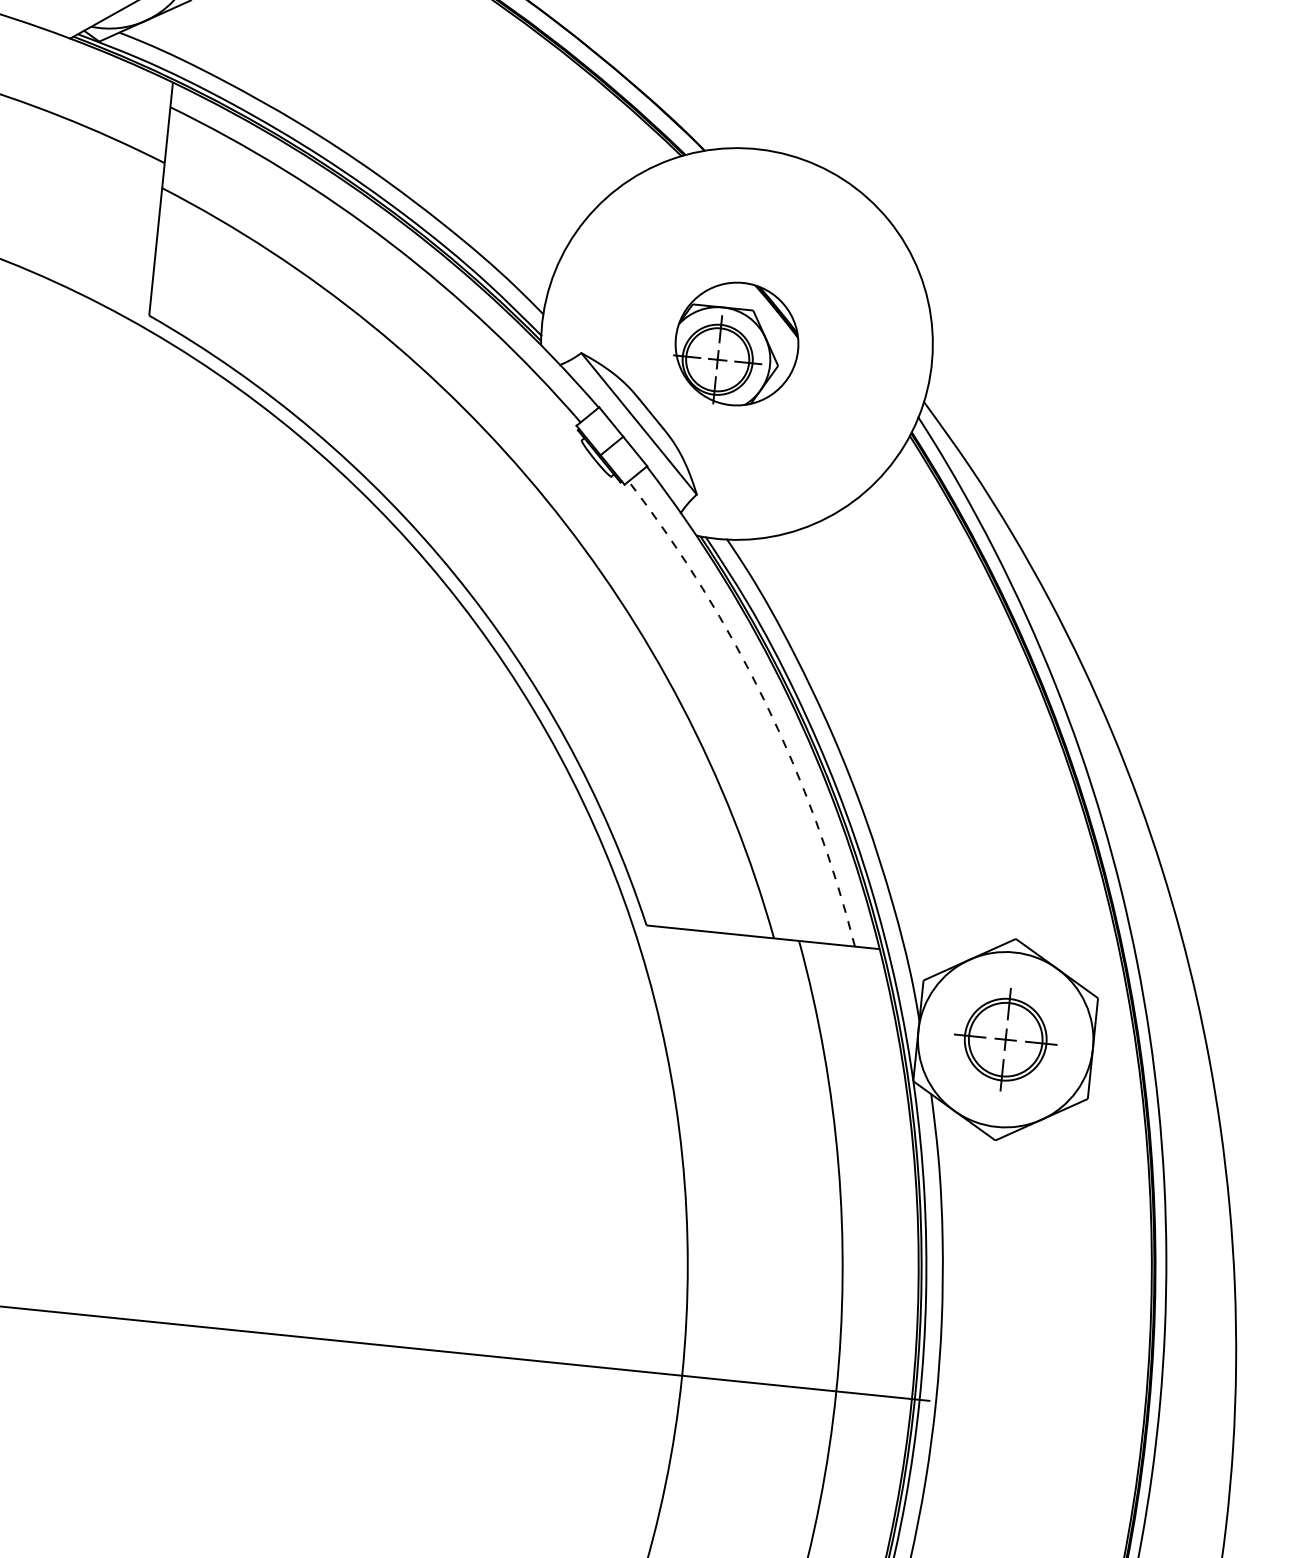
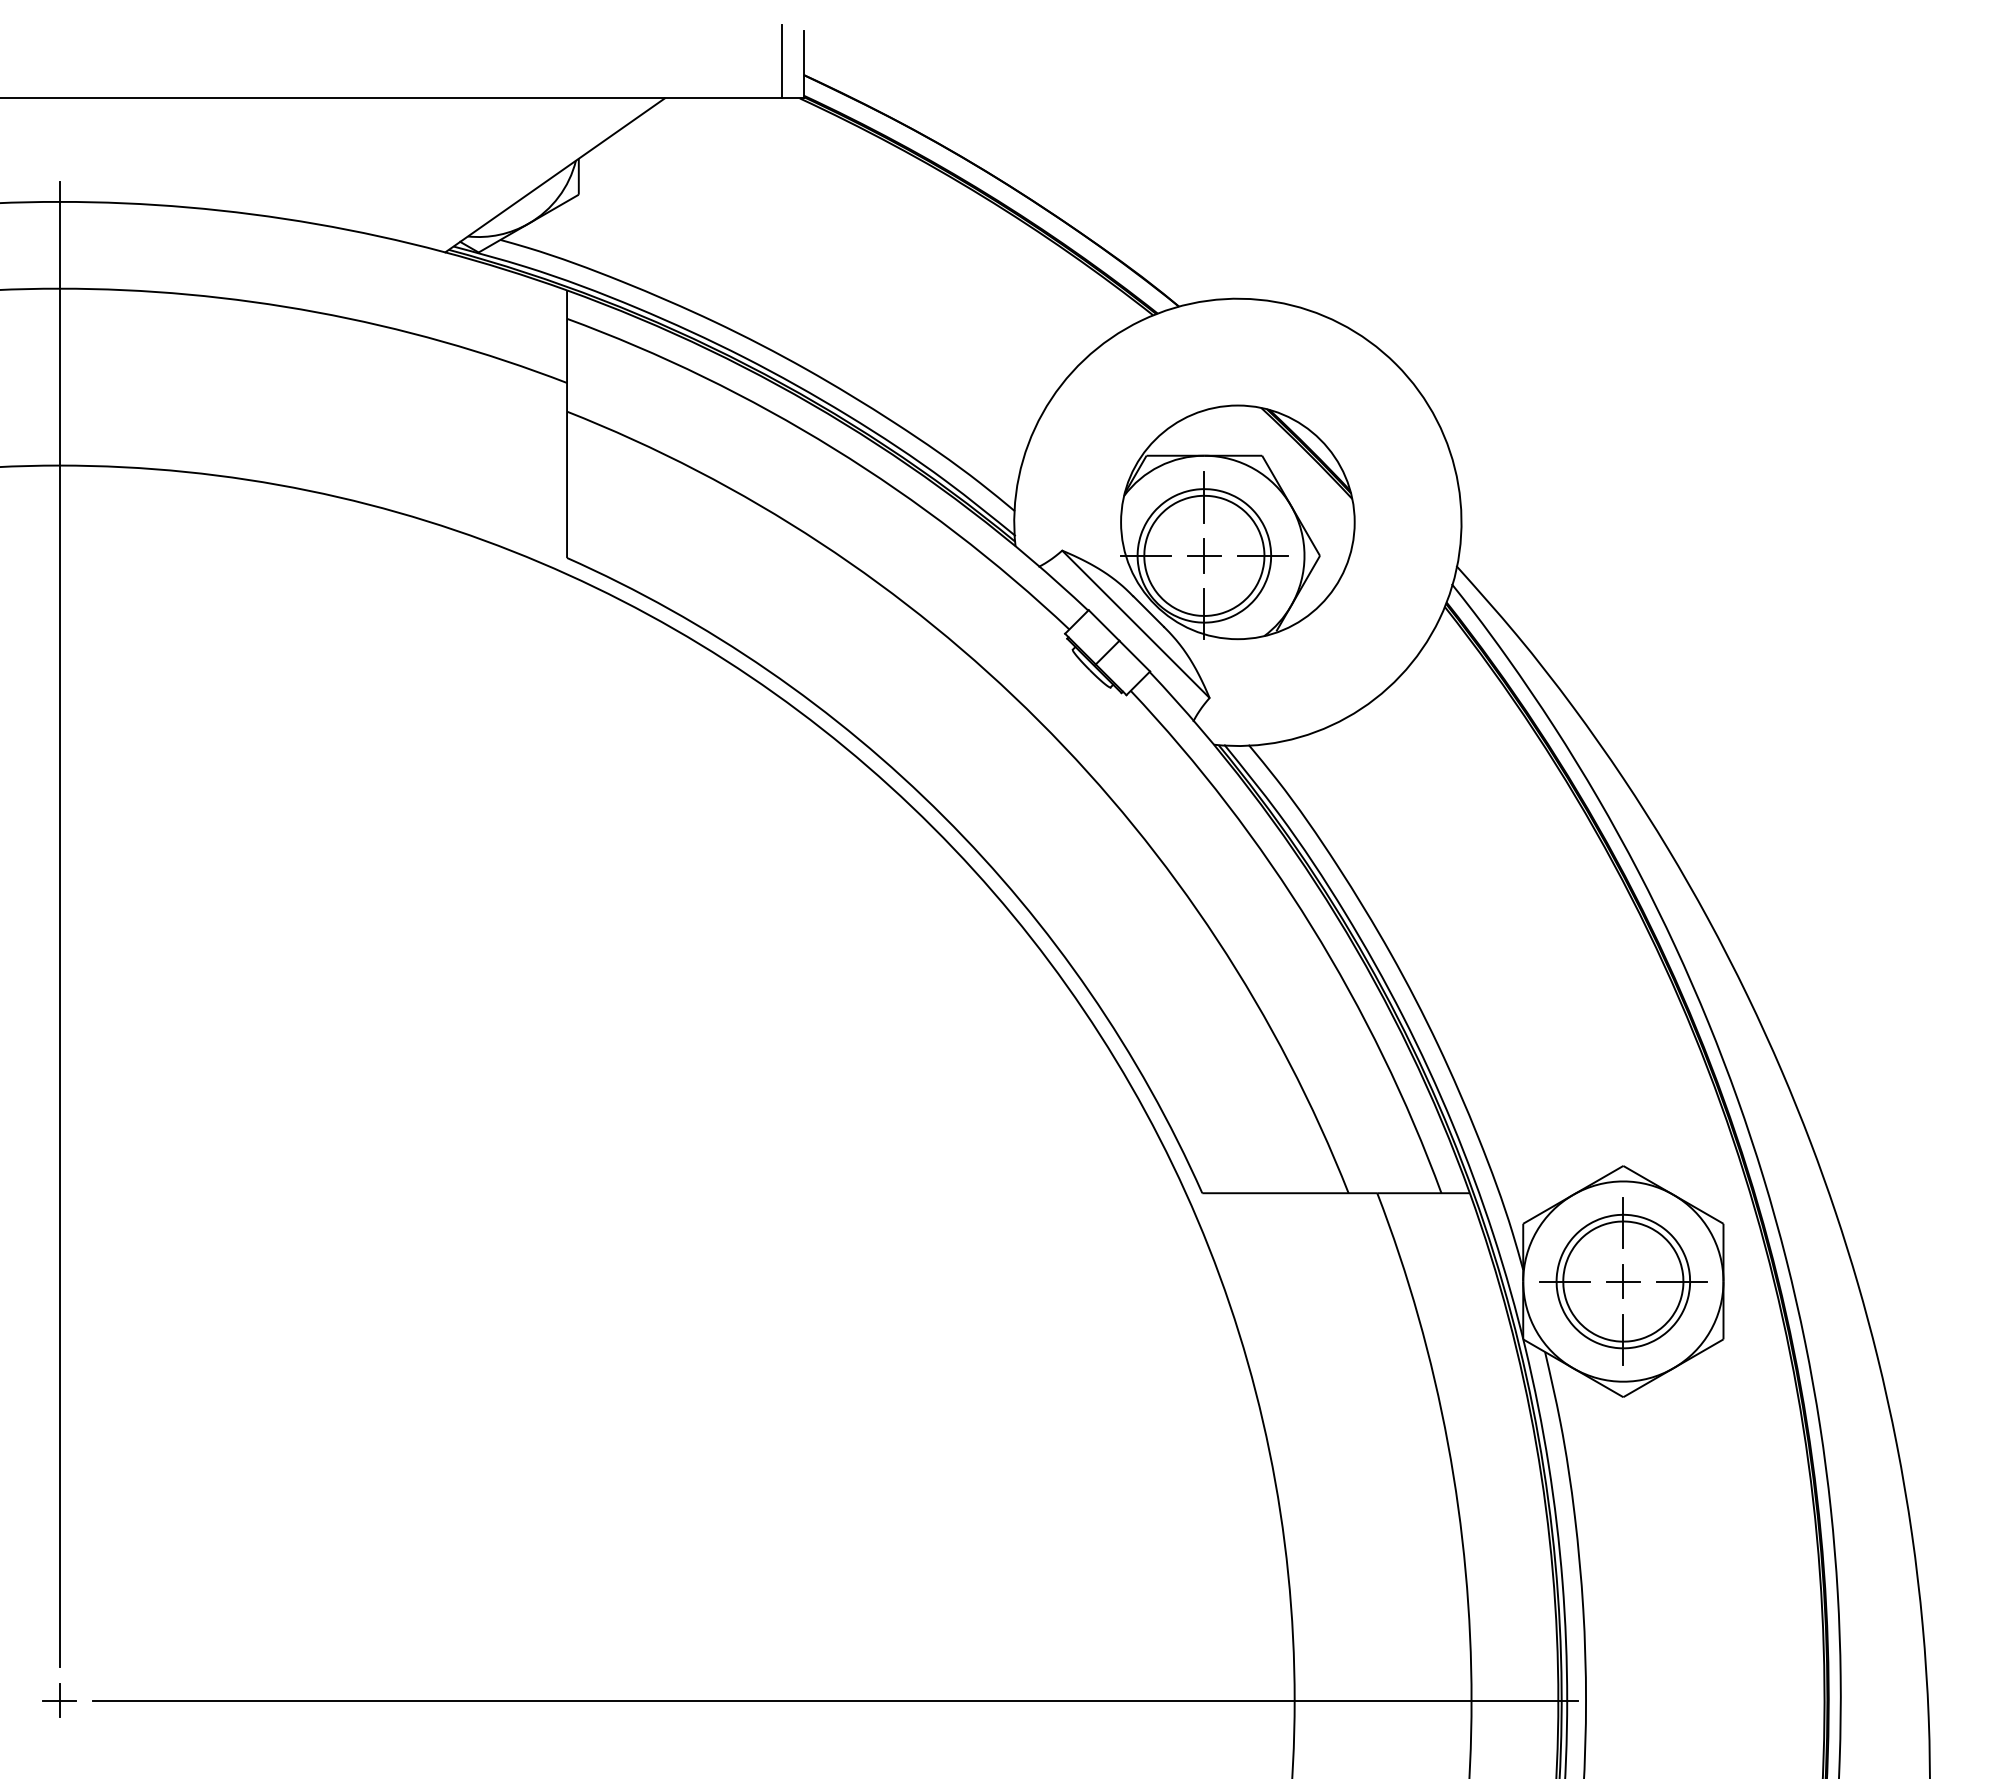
part: (736, 344) -> (1237, 522), size x1.67
arc: (765, 702) -> (1311, 926), dashed -> solid
part: (1005, 1039) -> (1623, 1281), size x1.43

